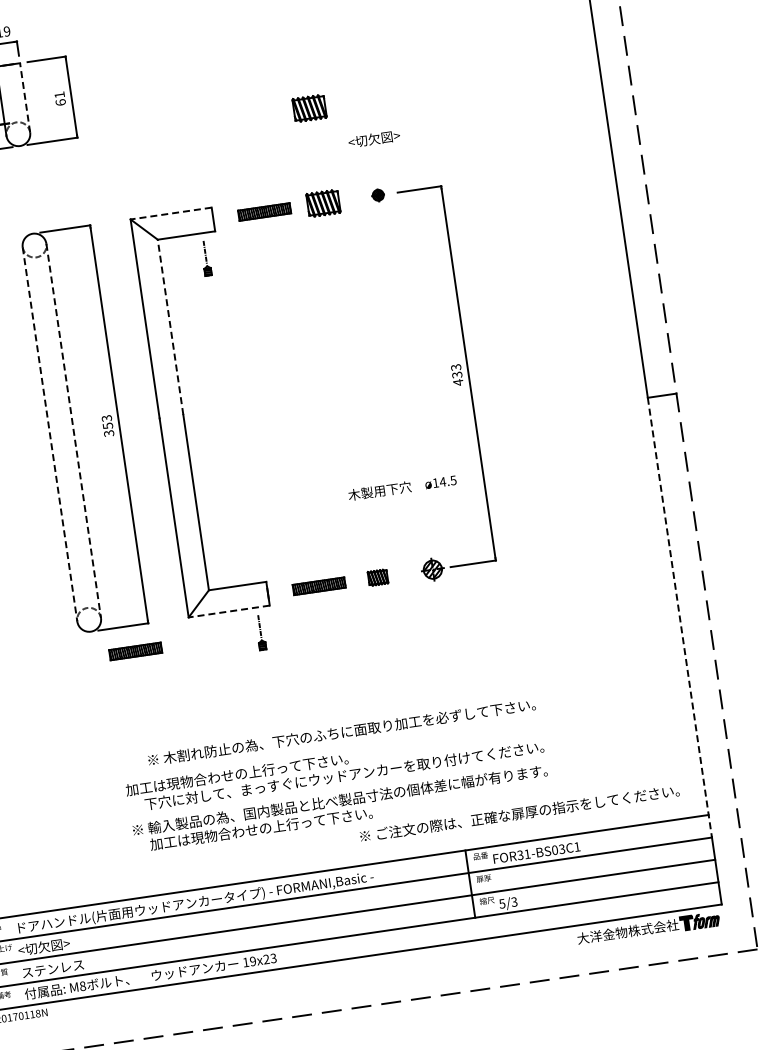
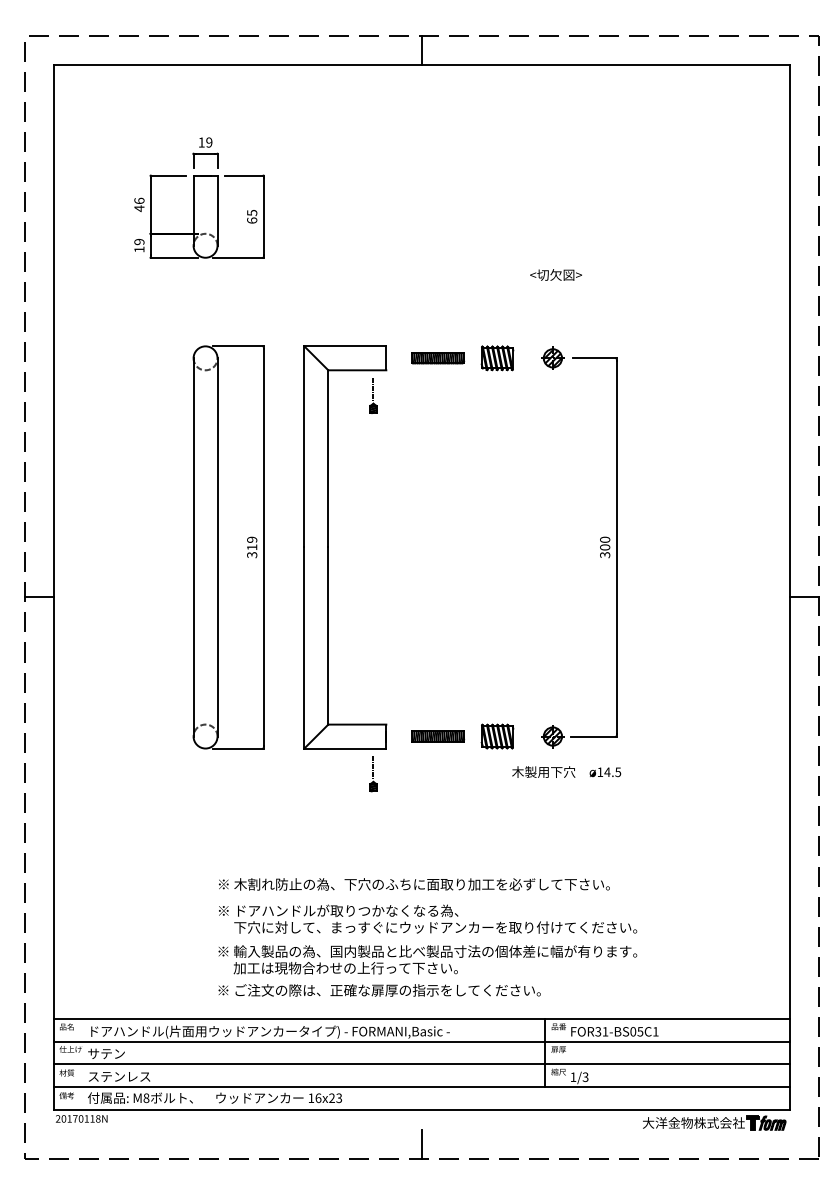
text: (60, 95) -> (252, 213), 61 -> 65
line: (25, 97) -> (217, 210), dashed -> solid
part: (309, 108) -> (497, 262), removed
text: (373, 138) -> (555, 274), moved
part: (377, 194) -> (552, 357), size x1.67
line: (171, 213) -> (345, 346), dashed -> solid
line: (170, 326) -> (328, 458), dashed -> solid
text: (457, 375) -> (605, 547), 433 -> 300
text: (107, 422) -> (252, 543), 353 -> 319
line: (73, 431) -> (217, 547), dashed -> solid
line: (49, 434) -> (193, 547), dashed -> solid
text: (402, 487) -> (566, 771), moved
part: (378, 577) -> (497, 736), size x1.67
line: (229, 611) -> (345, 748), dashed -> solid
line: (679, 617) -> (790, 819), dashed -> solid
part: (135, 651) -> (246, 774), removed
text: (342, 732) -> (414, 884), moved
text: (244, 772) -> (337, 910), 加工は現物合わせの上行って下さい。 -> ※ ドアハンドルが取りつかなくなる為、
text: (519, 813) -> (379, 990), moved
text: (562, 848) -> (640, 1031), FOR31-BS03C1 -> FOR31-BS05C1
text: (502, 904) -> (573, 1077), 5/3 -> 1/3
text: (43, 946) -> (113, 1053), <切欠図> -> サテン
text: (253, 961) -> (318, 1098), 19x23 -> 16x23
line: (362, 992) -> (422, 1144), added

